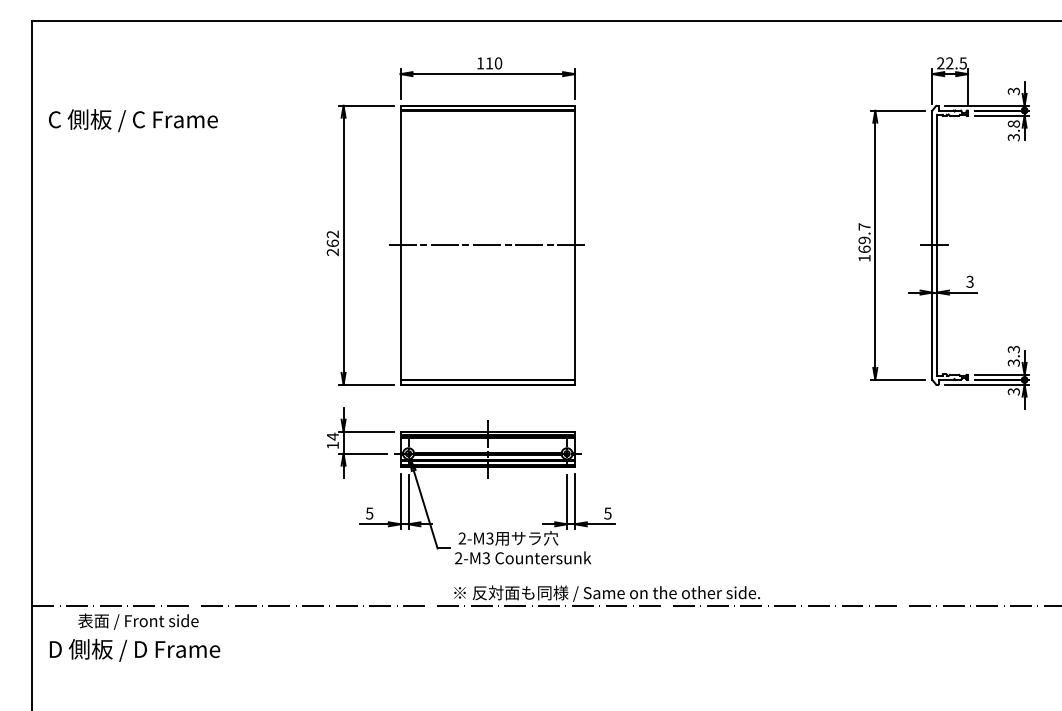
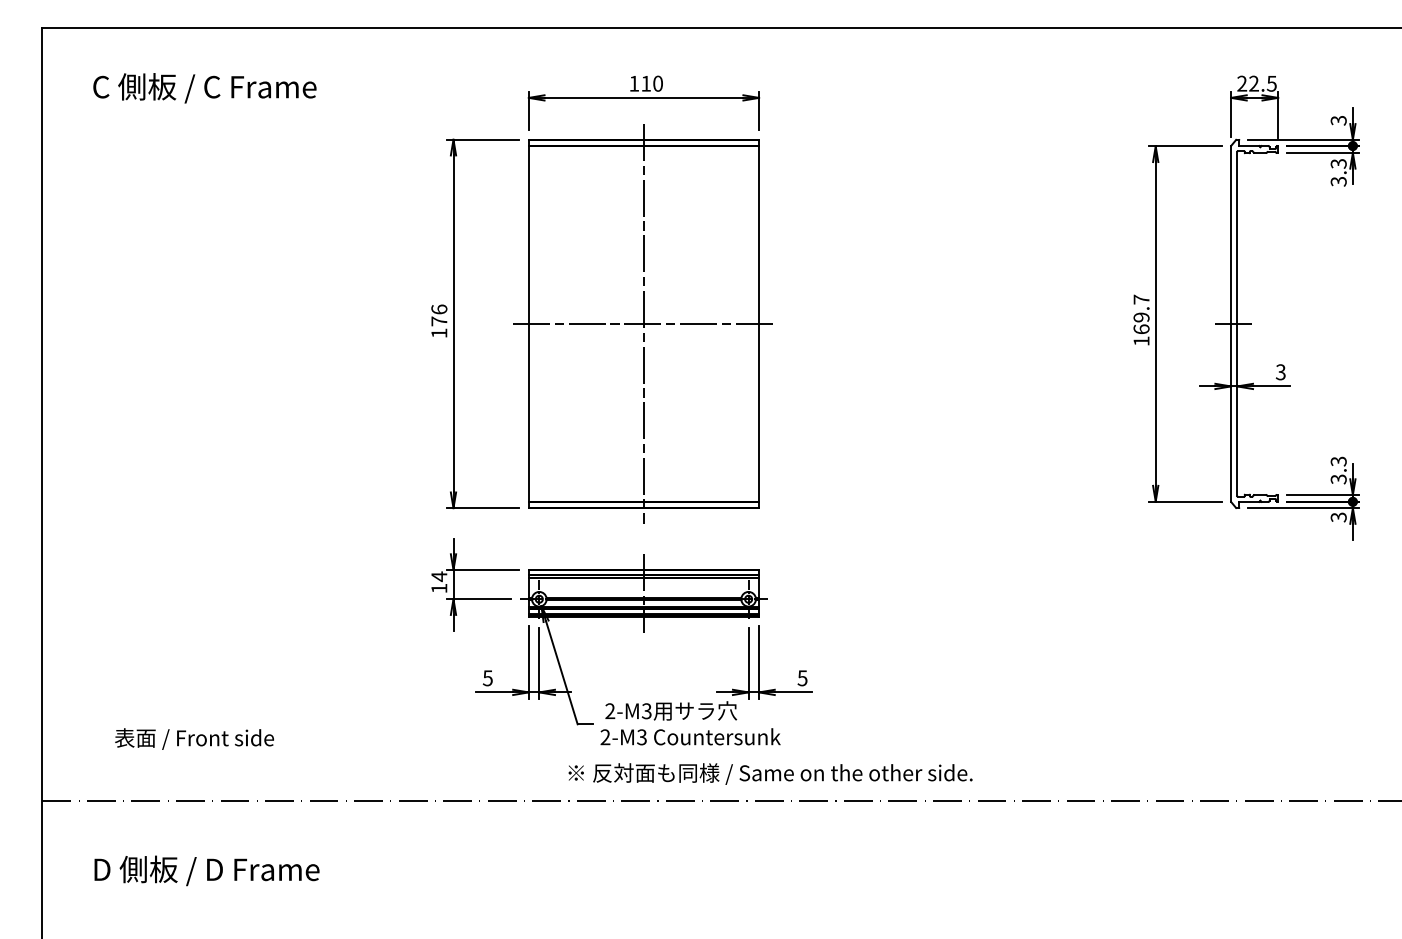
text: (133, 120) -> (204, 88), moved
text: (1013, 123) -> (1338, 163), 3.8 -> 3.3
text: (332, 243) -> (439, 321), 262 -> 176
line: (487, 244) -> (643, 323), added
text: (607, 593) -> (770, 773), moved
text: (138, 621) -> (194, 738), moved
text: (134, 650) -> (206, 870), moved

